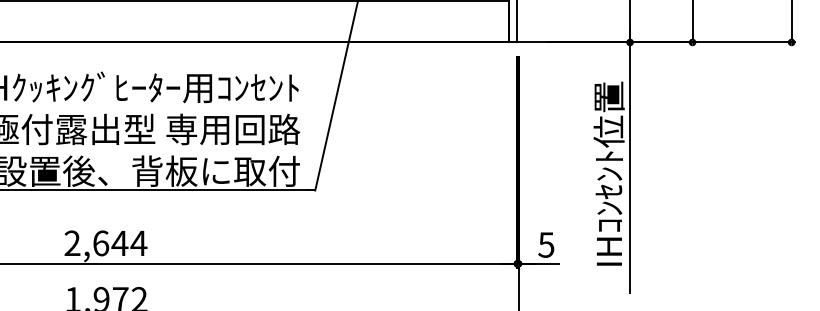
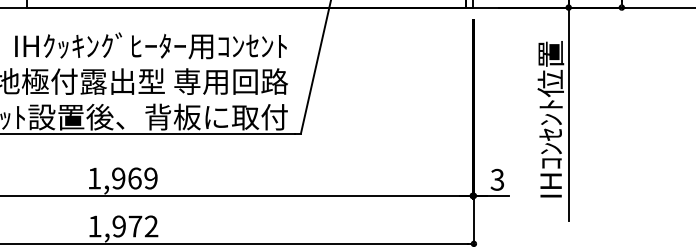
text: (105, 243) -> (122, 178), 2,644 -> 1,969
text: (546, 244) -> (497, 179), 5 -> 3

